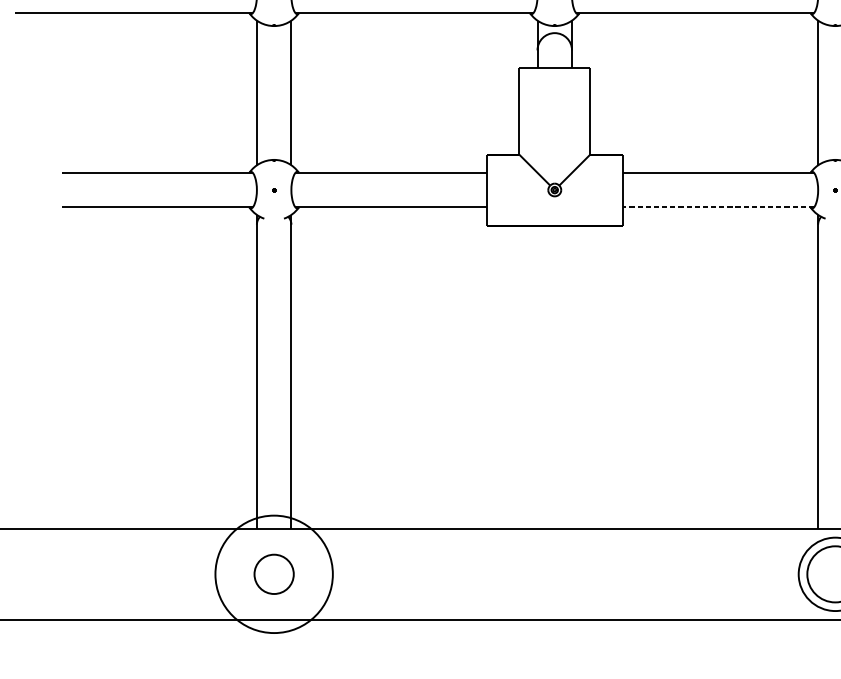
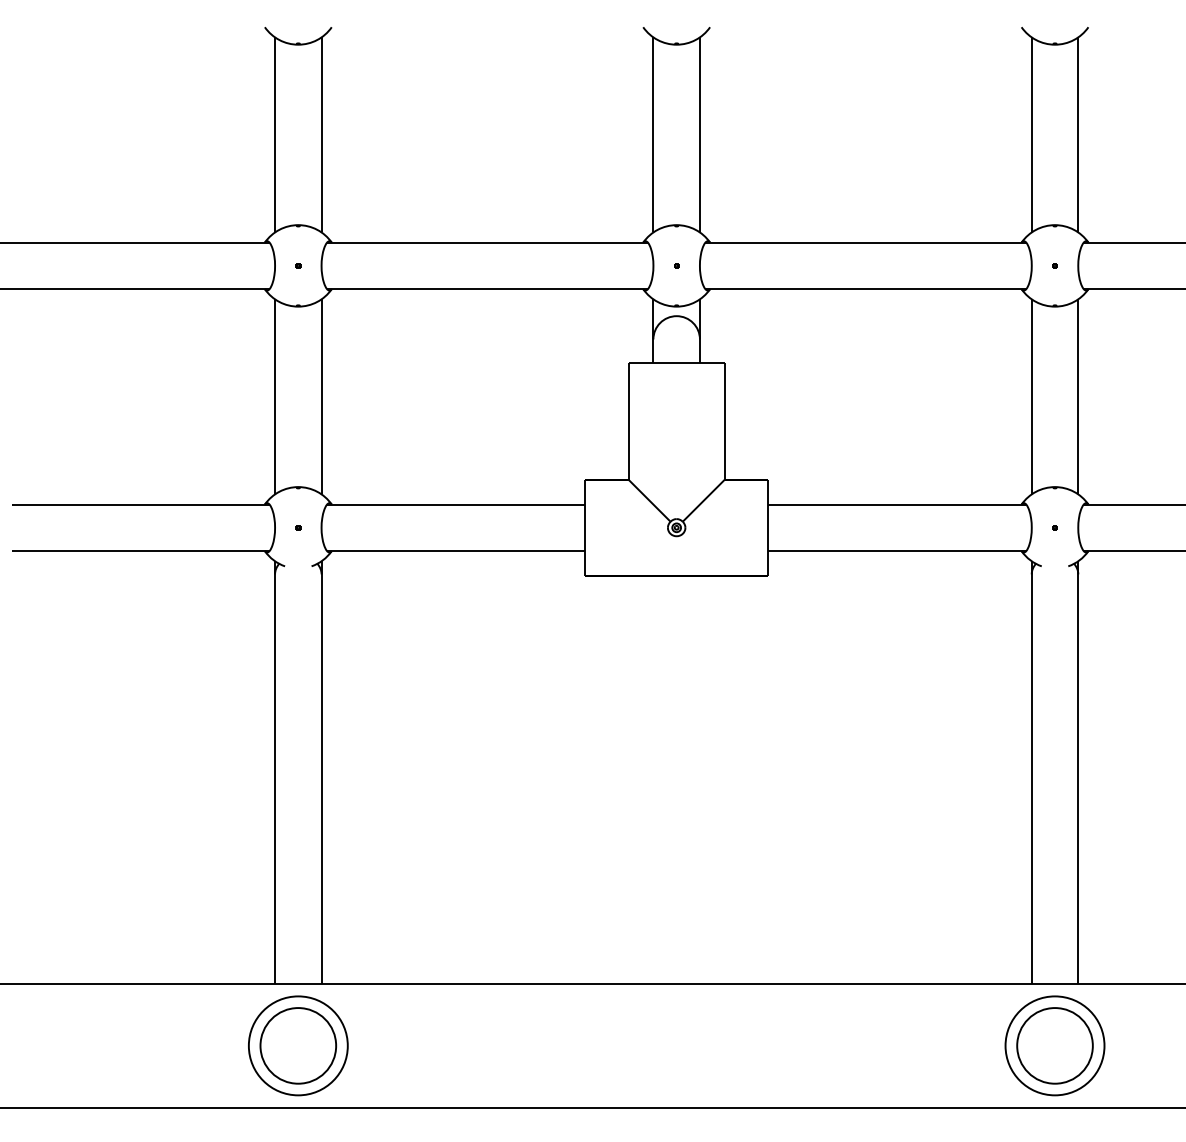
line: (718, 207) -> (897, 551), dashed -> solid
circle: (273, 574) -> (297, 1045), size x0.62
circle: (274, 574) -> (298, 1045), size x1.43

